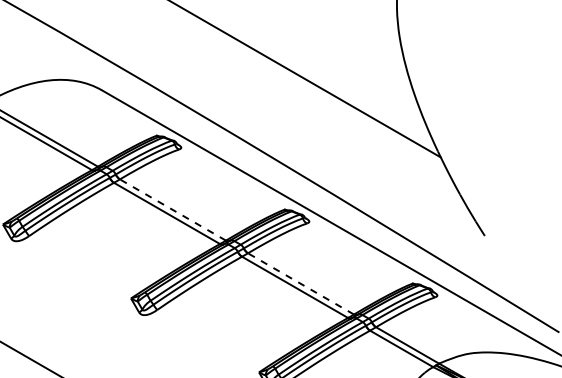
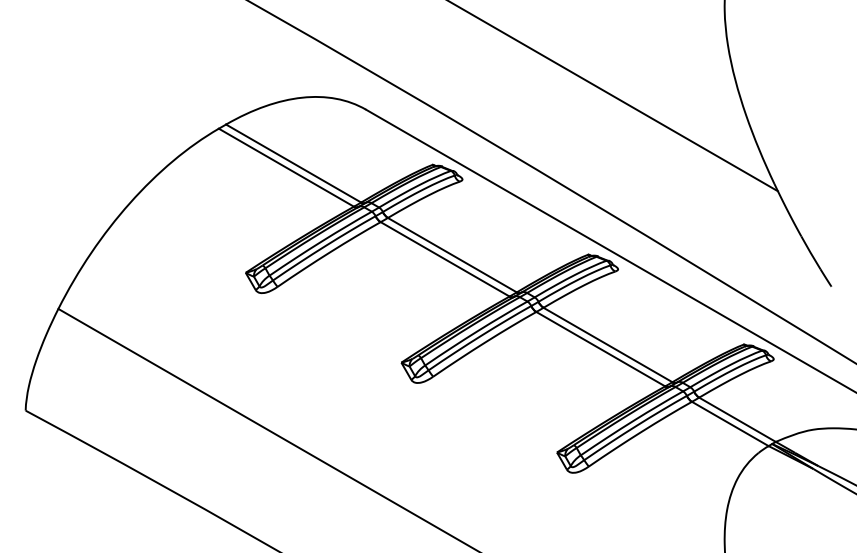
line: (172, 209) -> (451, 254), dashed -> solid
line: (300, 283) -> (607, 344), dashed -> solid

